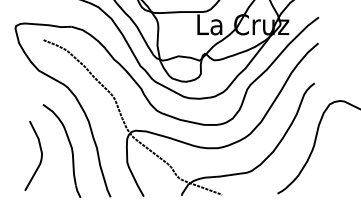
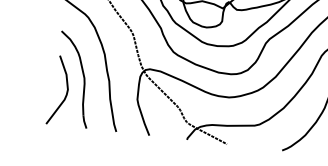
curve: (40, 157) -> (65, 93), moved

